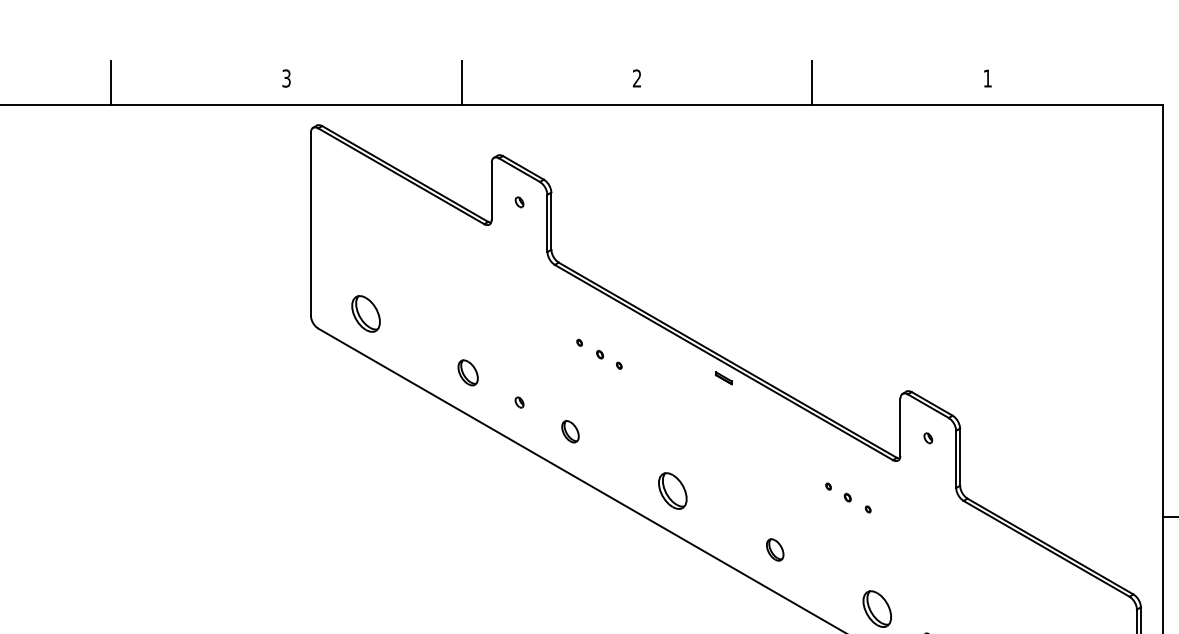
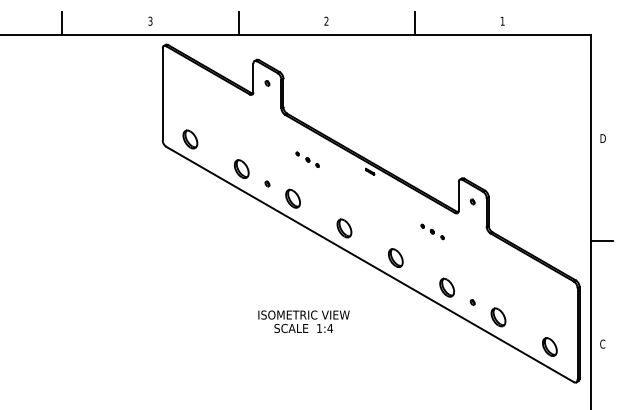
part: (467, 371) -> (241, 168), size x1.43
part: (569, 431) -> (292, 198), size x1.67
part: (774, 548) -> (395, 257), size x1.67

